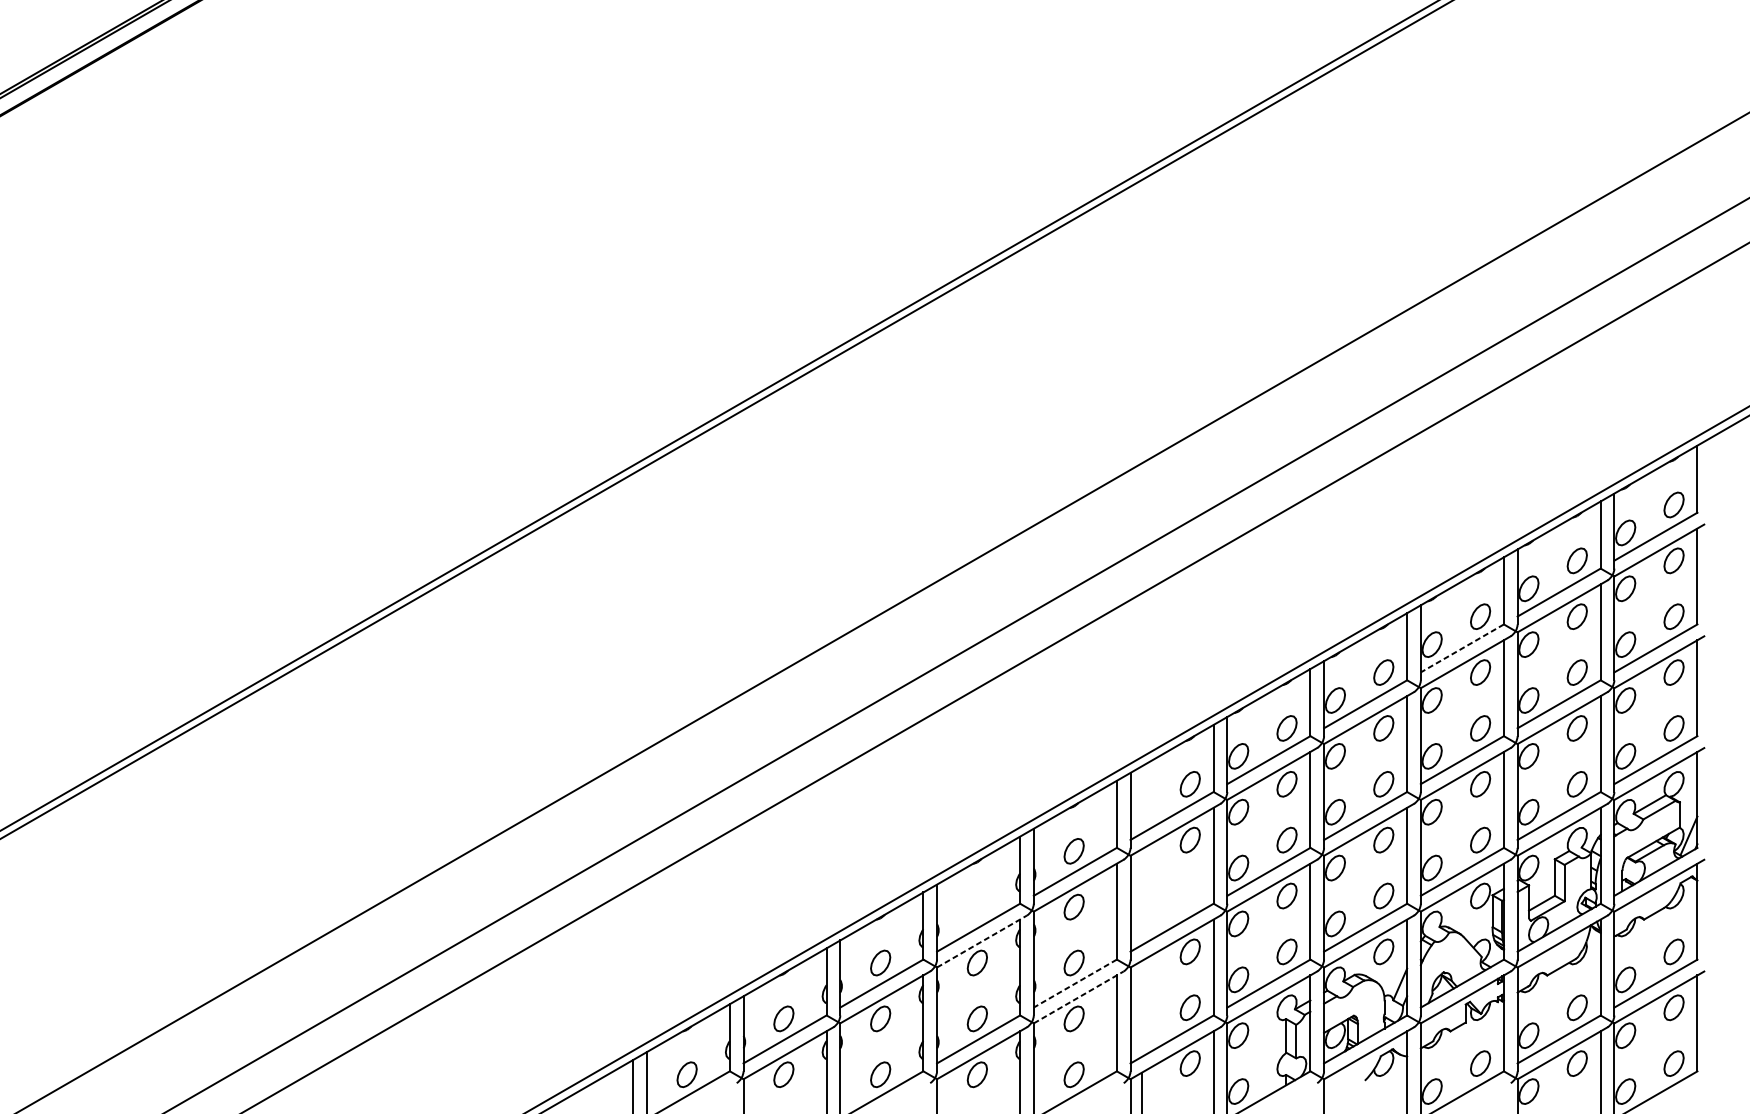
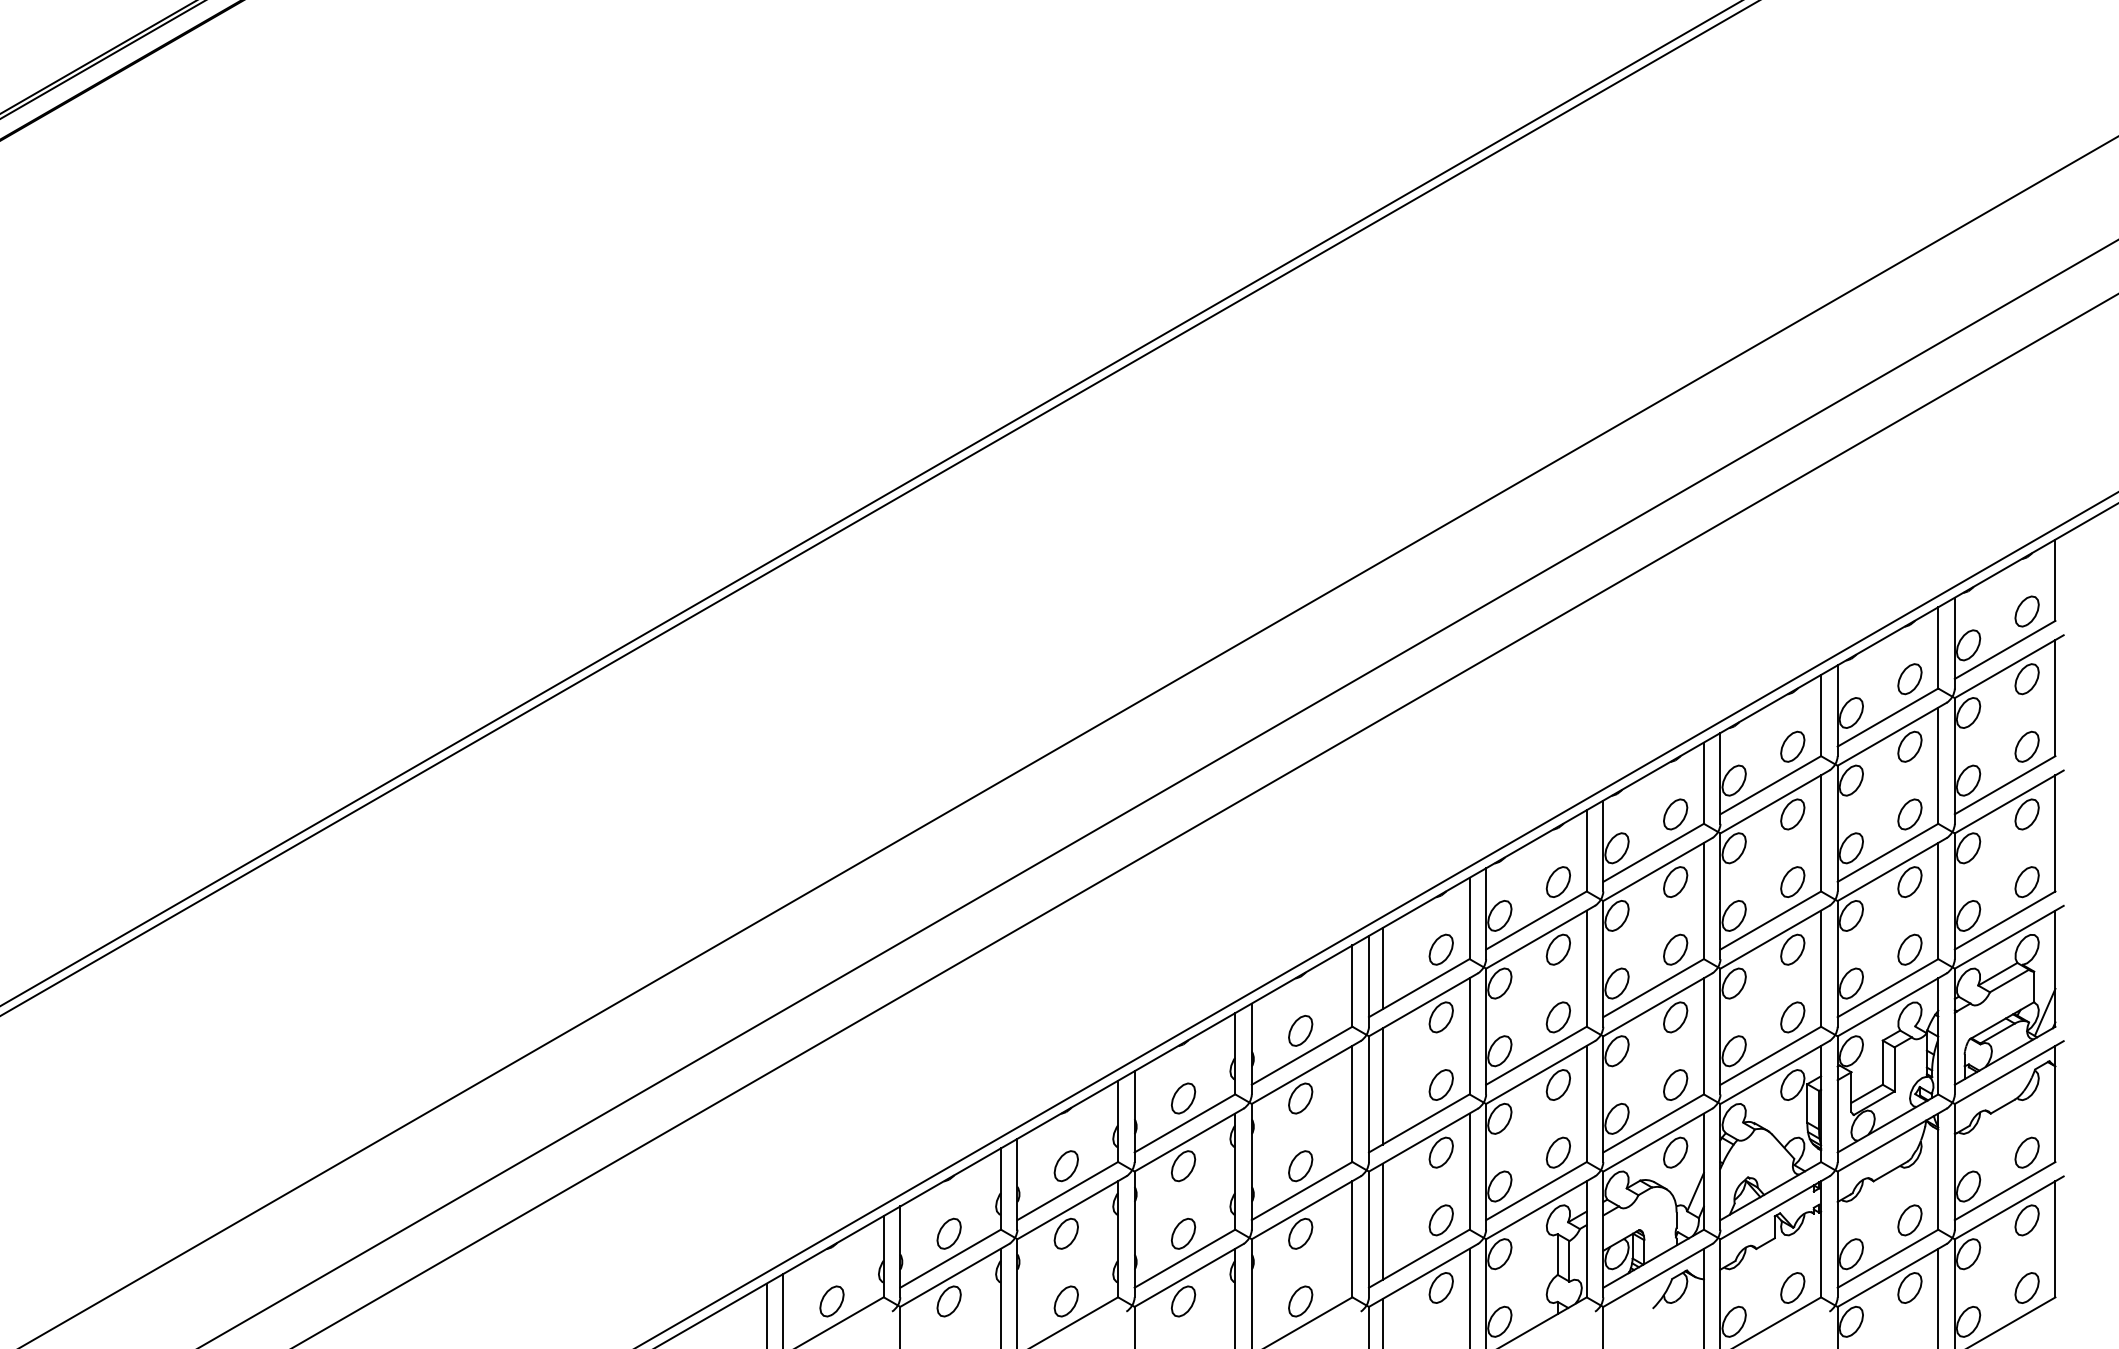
line: (1462, 648) -> (1770, 785), dashed -> solid
line: (1141, 799) -> (1382, 968), added
part: (1189, 895) -> (1440, 1084), added
line: (1141, 897) -> (1382, 1086), added
part: (977, 907) -> (1183, 1098), added
line: (982, 941) -> (1189, 1140), dashed -> solid
line: (1074, 983) -> (1301, 1191), dashed -> solid
line: (1078, 997) -> (1306, 1207), dashed -> solid
line: (1141, 1008) -> (1382, 1221), added

